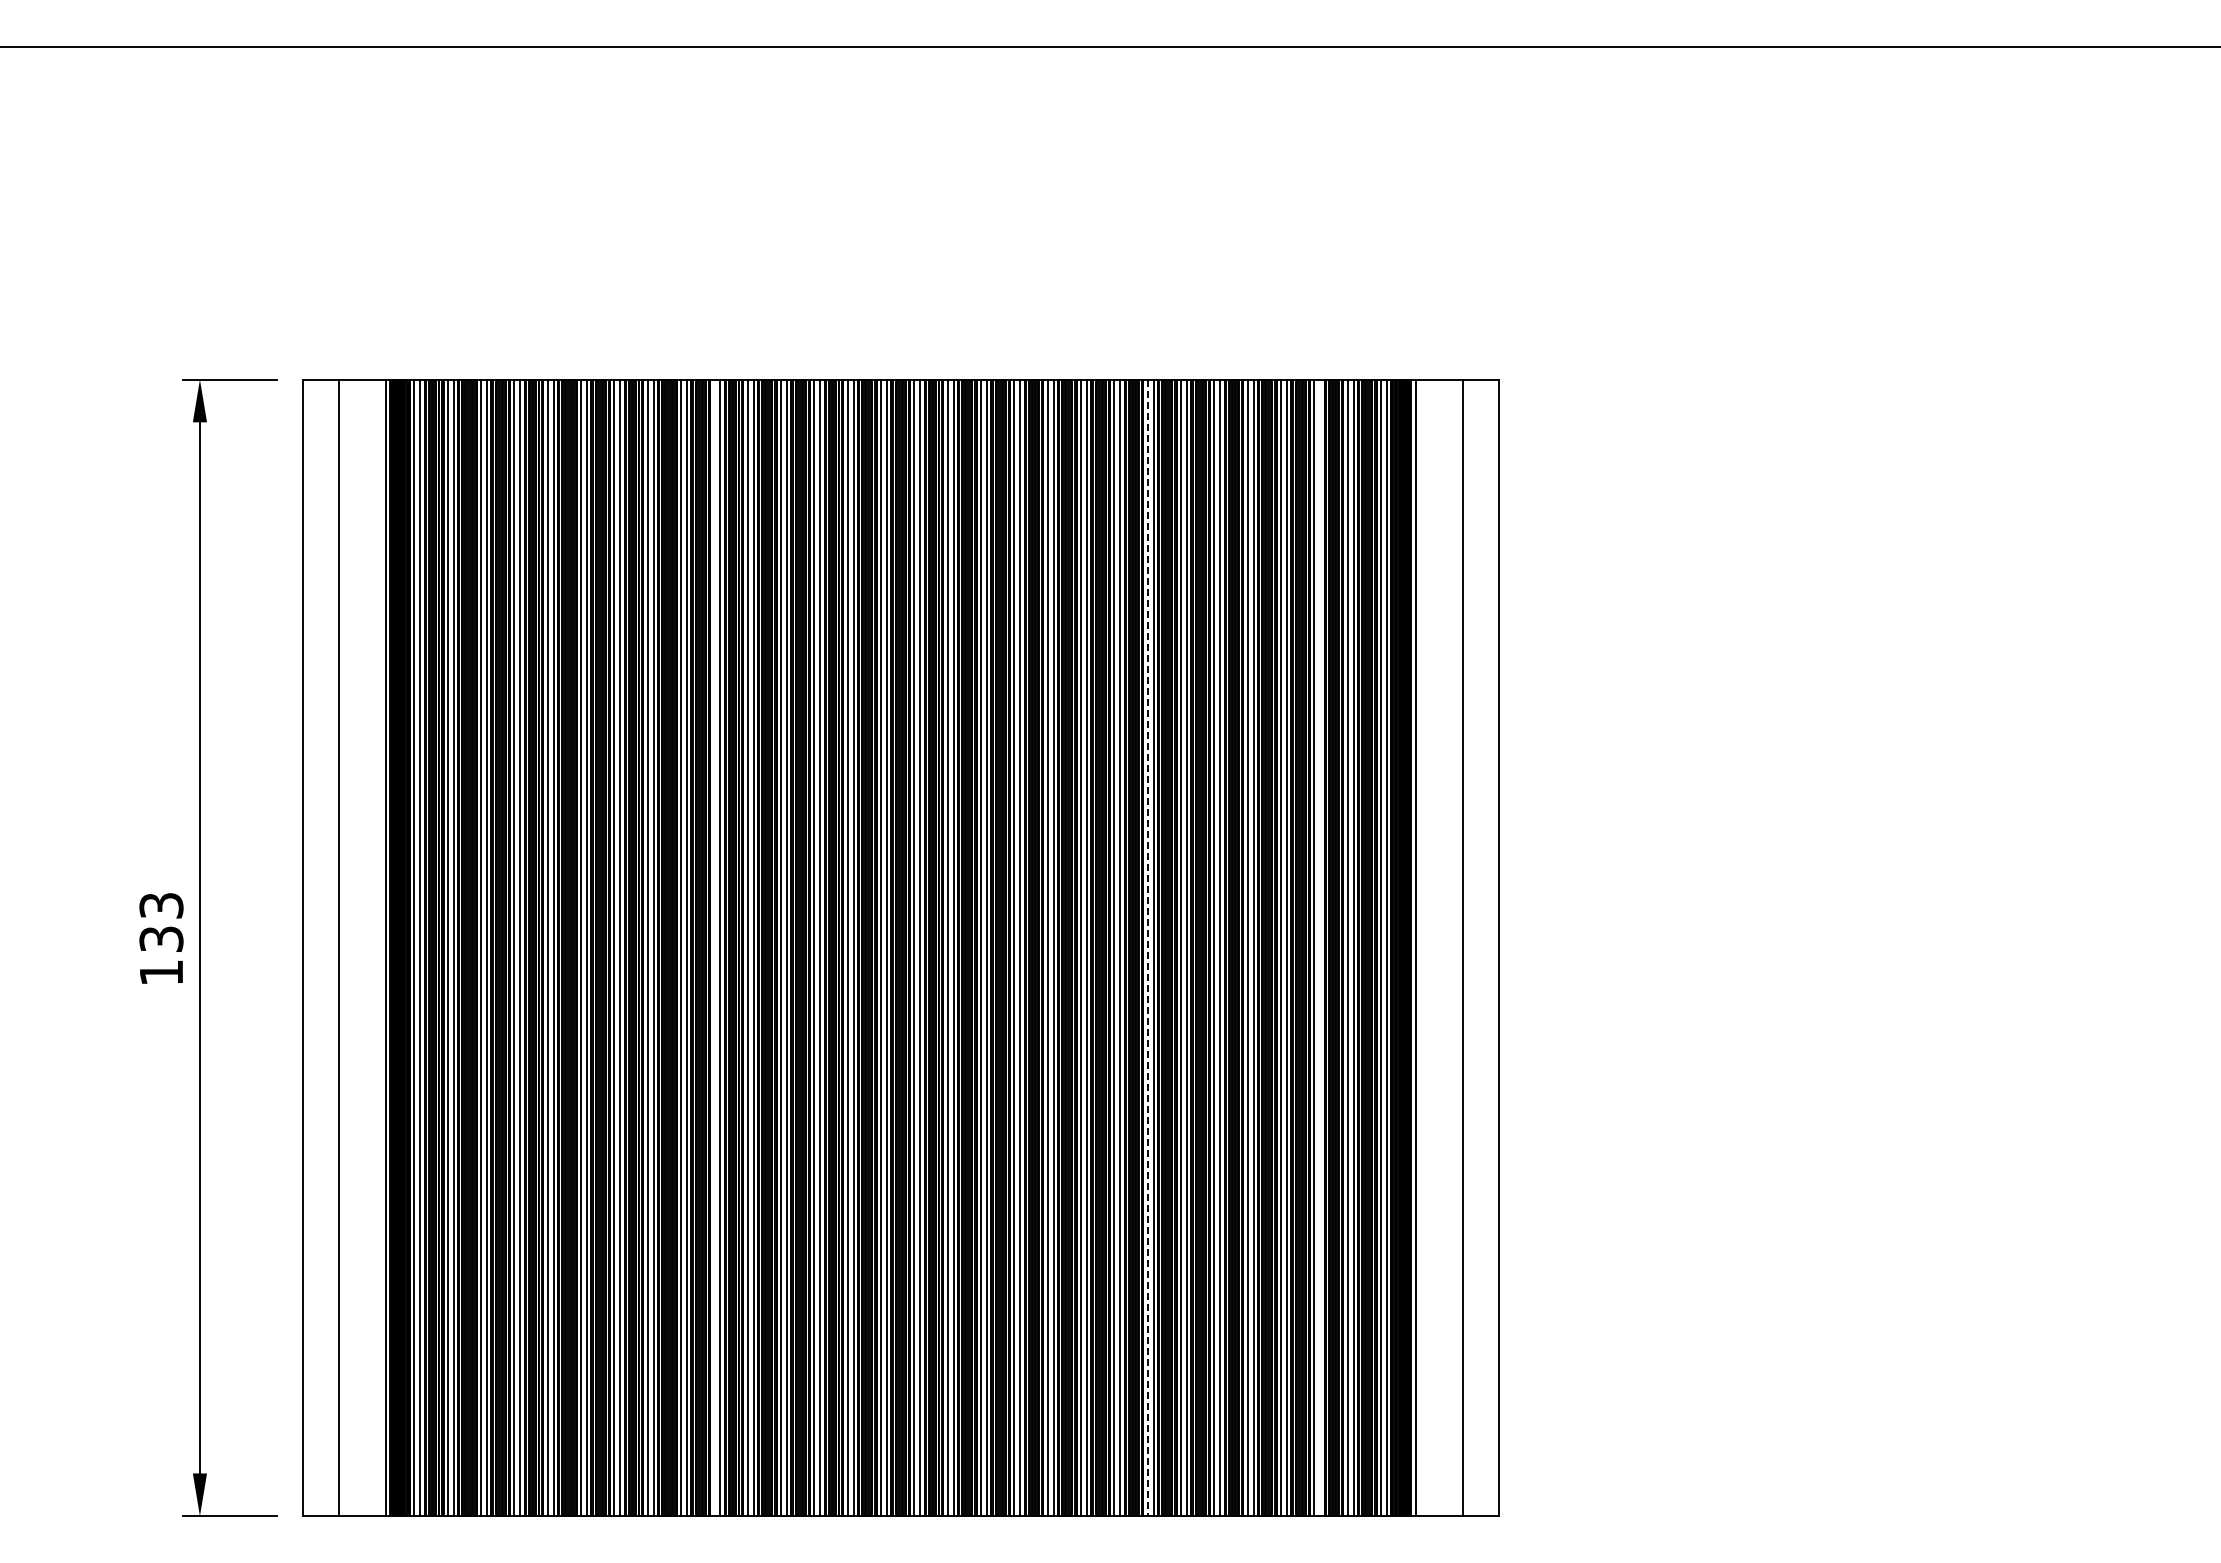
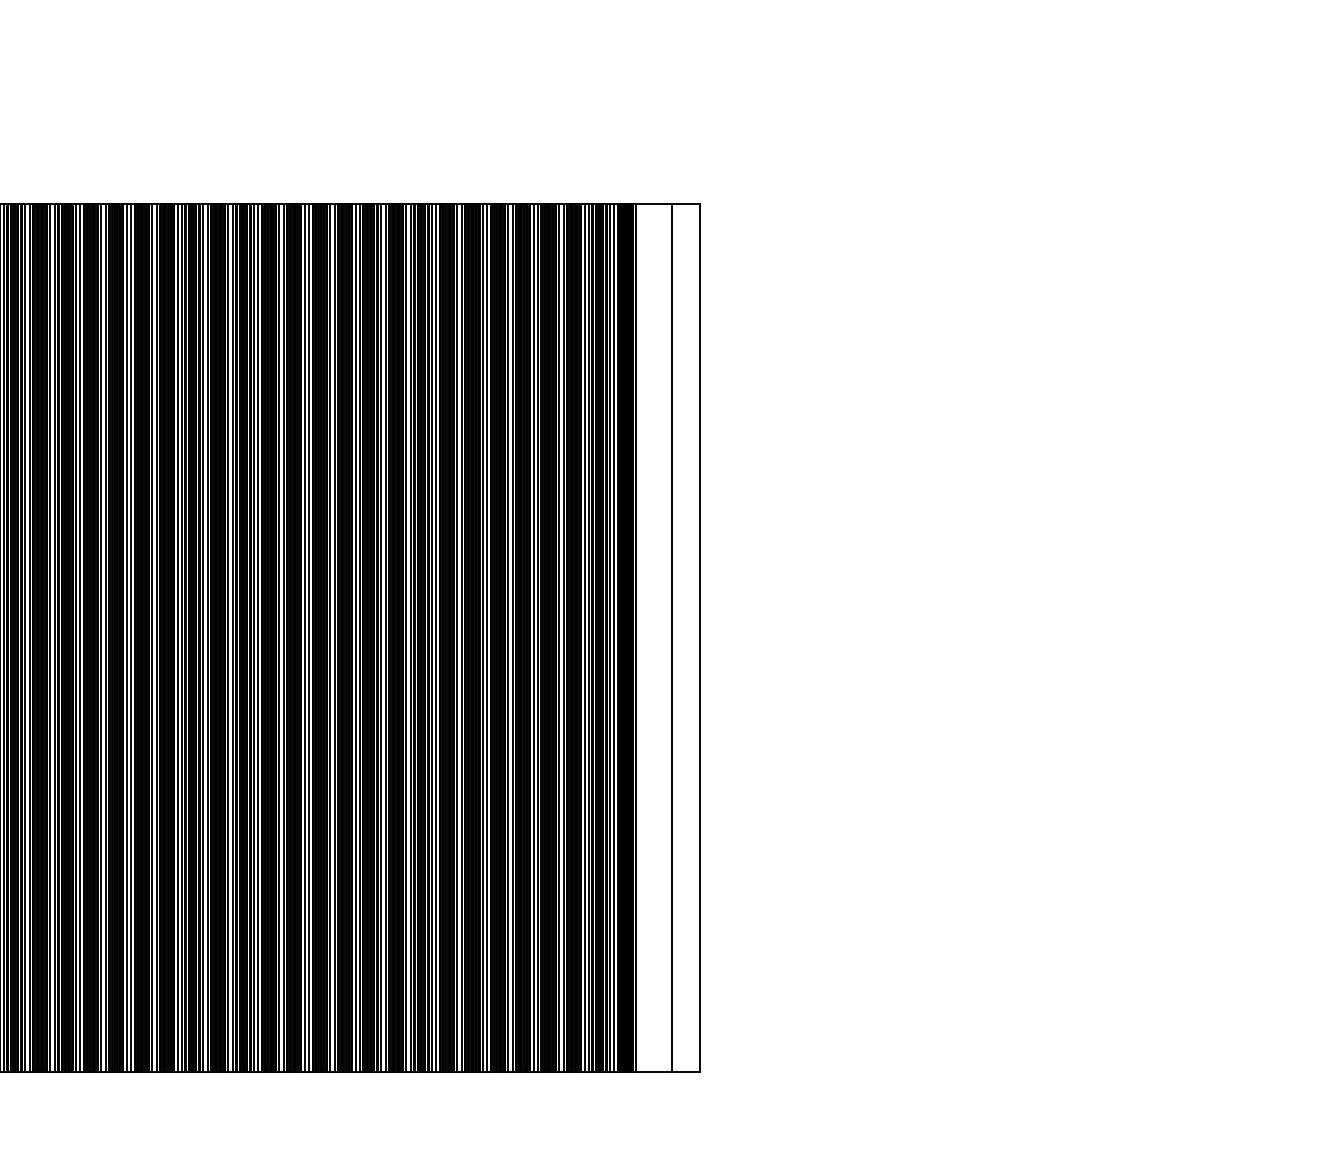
line: (714, 947) -> (101, 637), added
line: (1320, 947) -> (563, 637), added
line: (1147, 948) -> (431, 638), dashed -> solid

